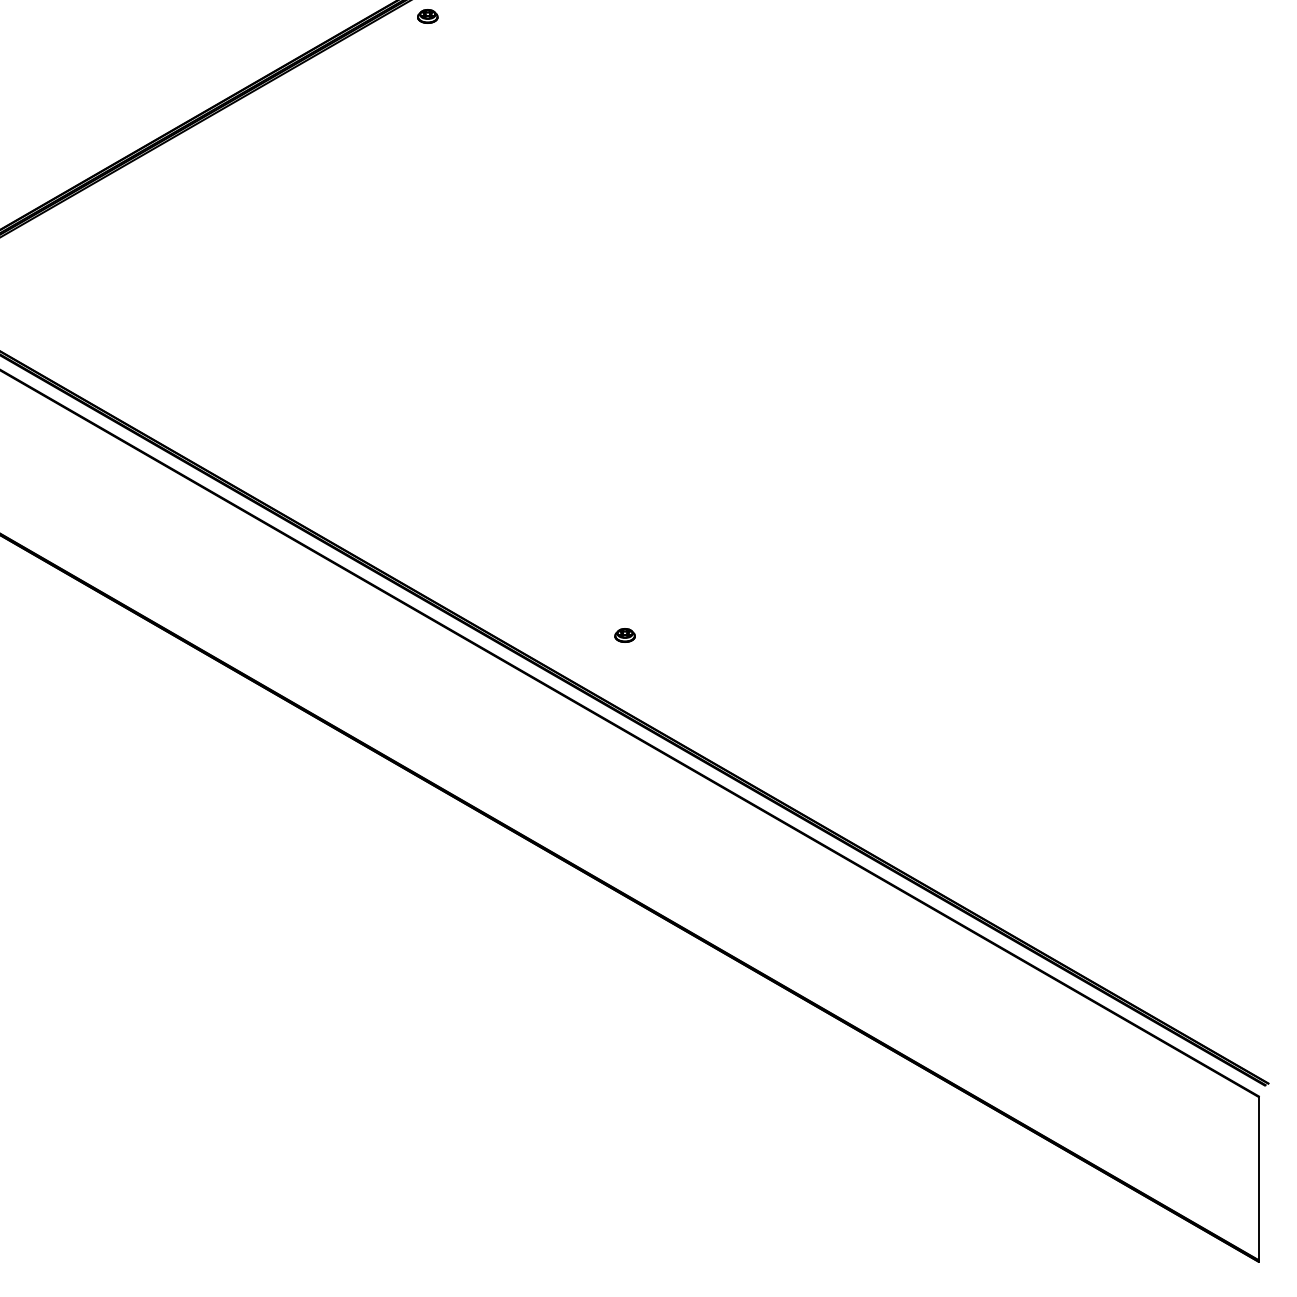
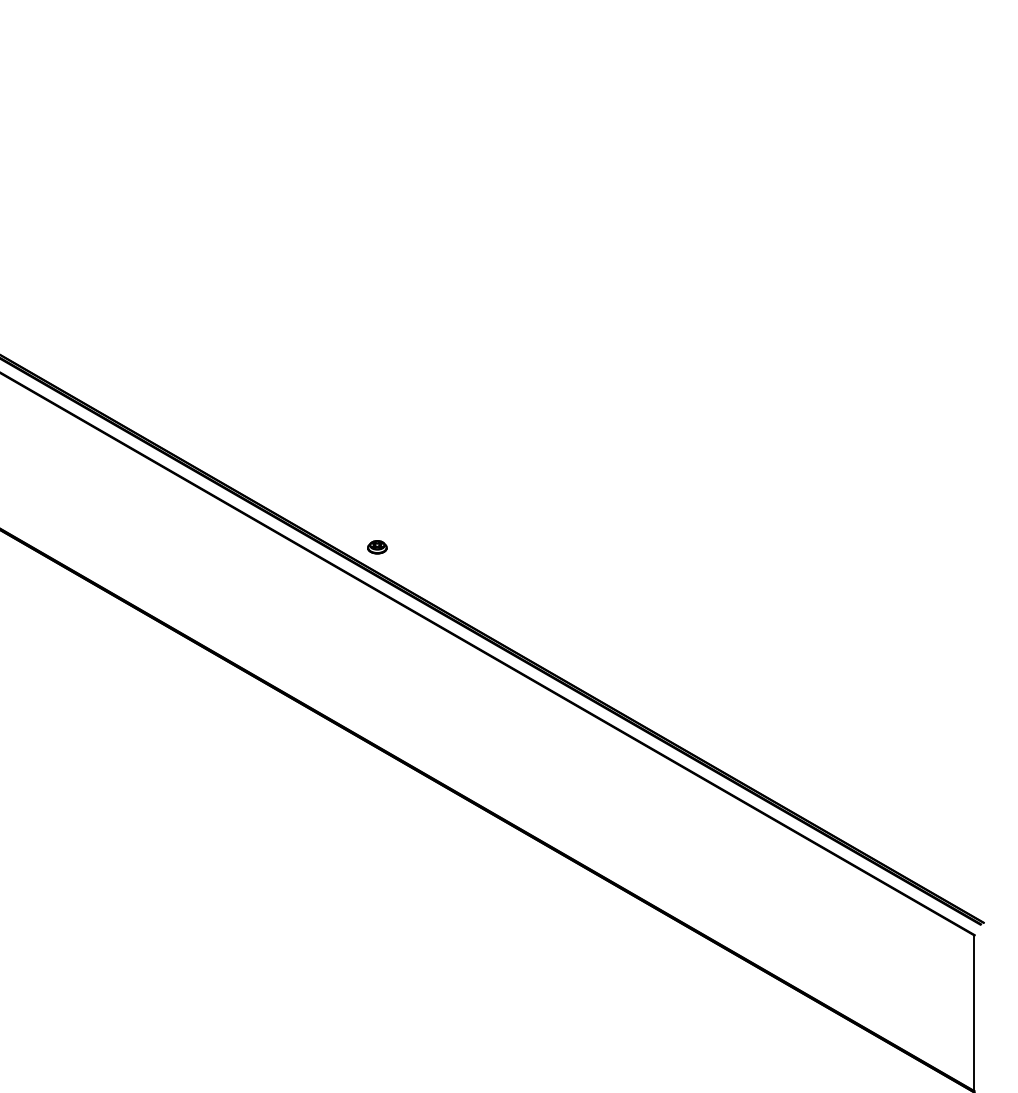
part: (624, 635) -> (376, 547), moved

